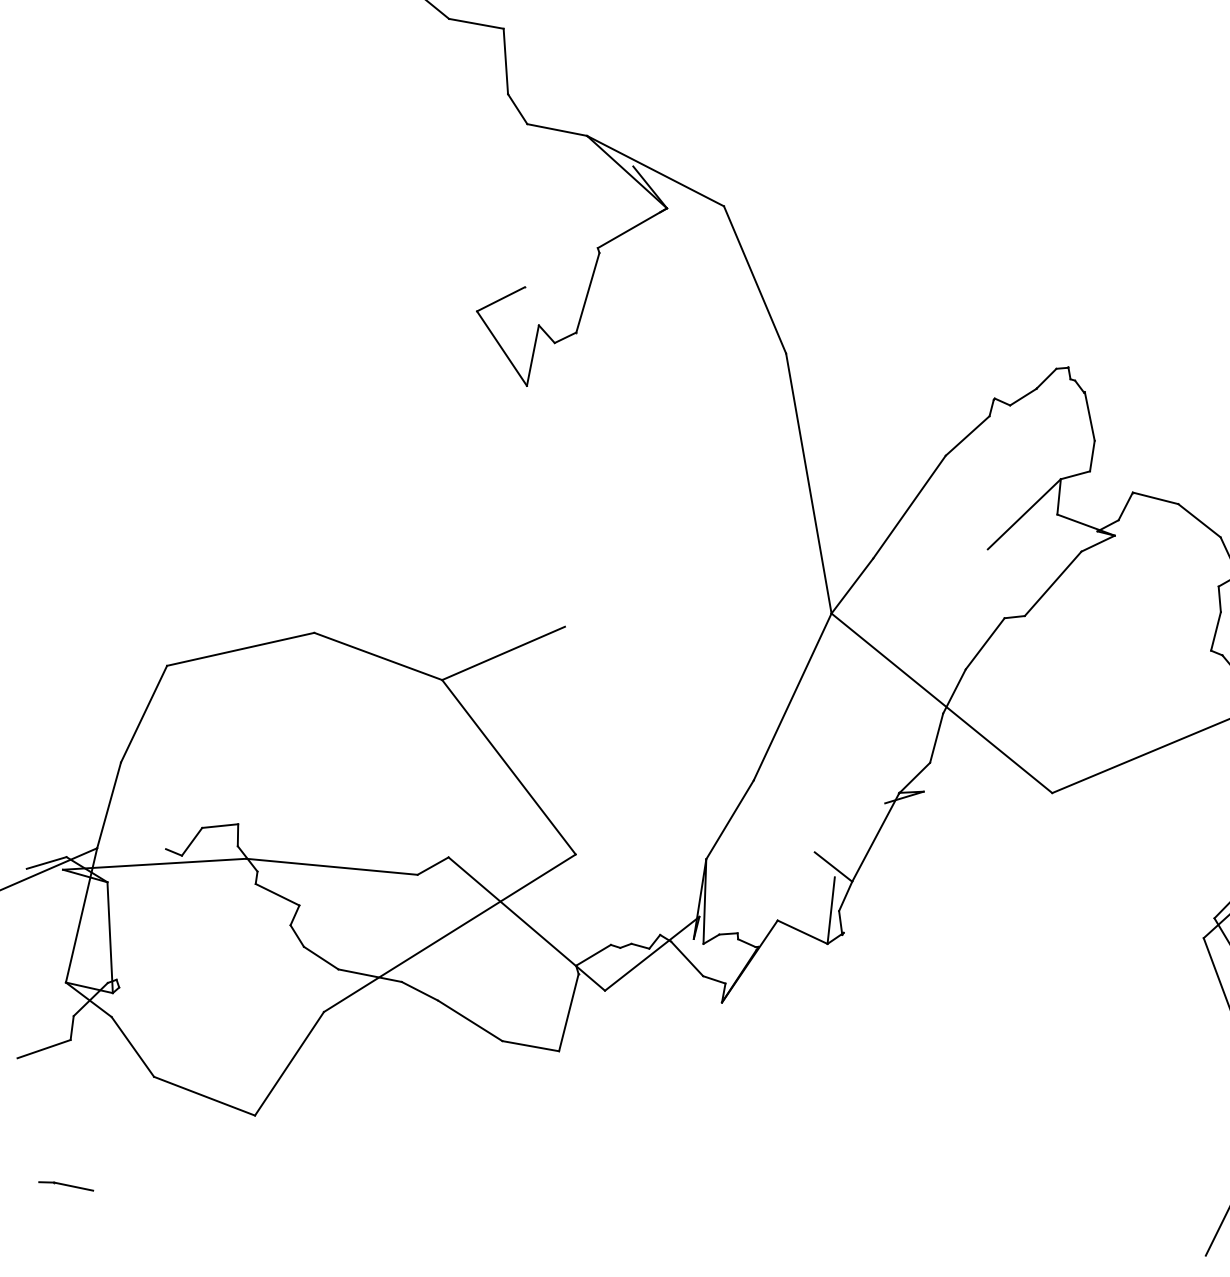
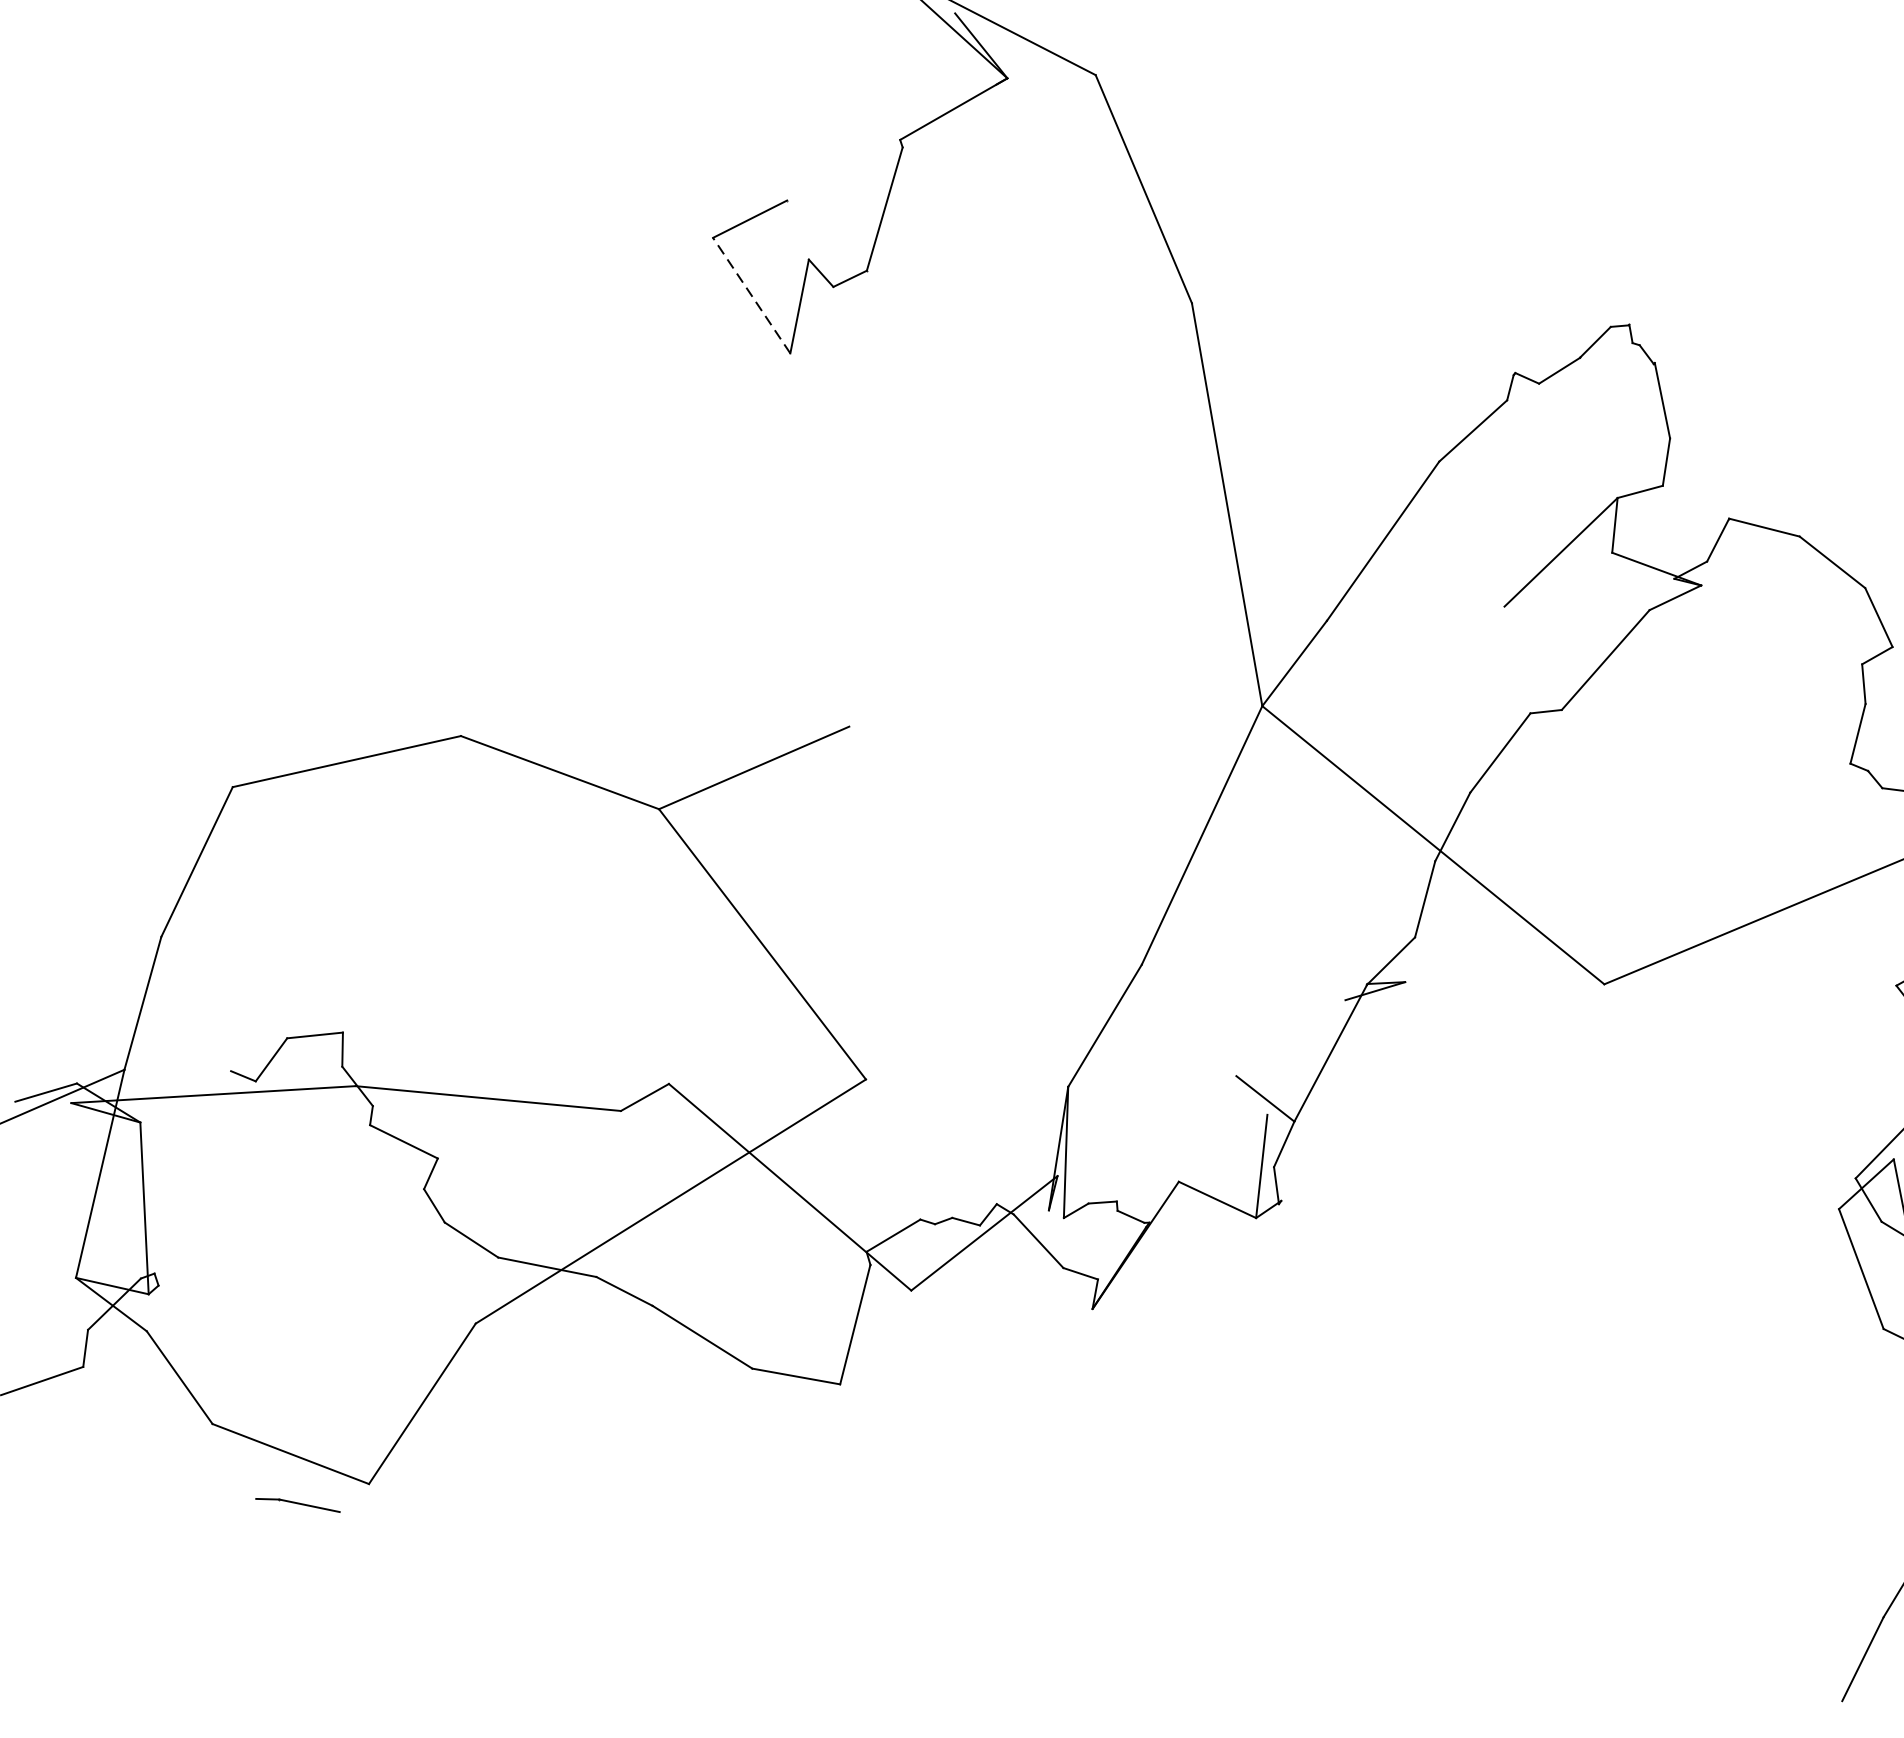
line: (502, 348) -> (752, 295), solid -> dashed
part: (66, 1186) -> (298, 1505), moved

